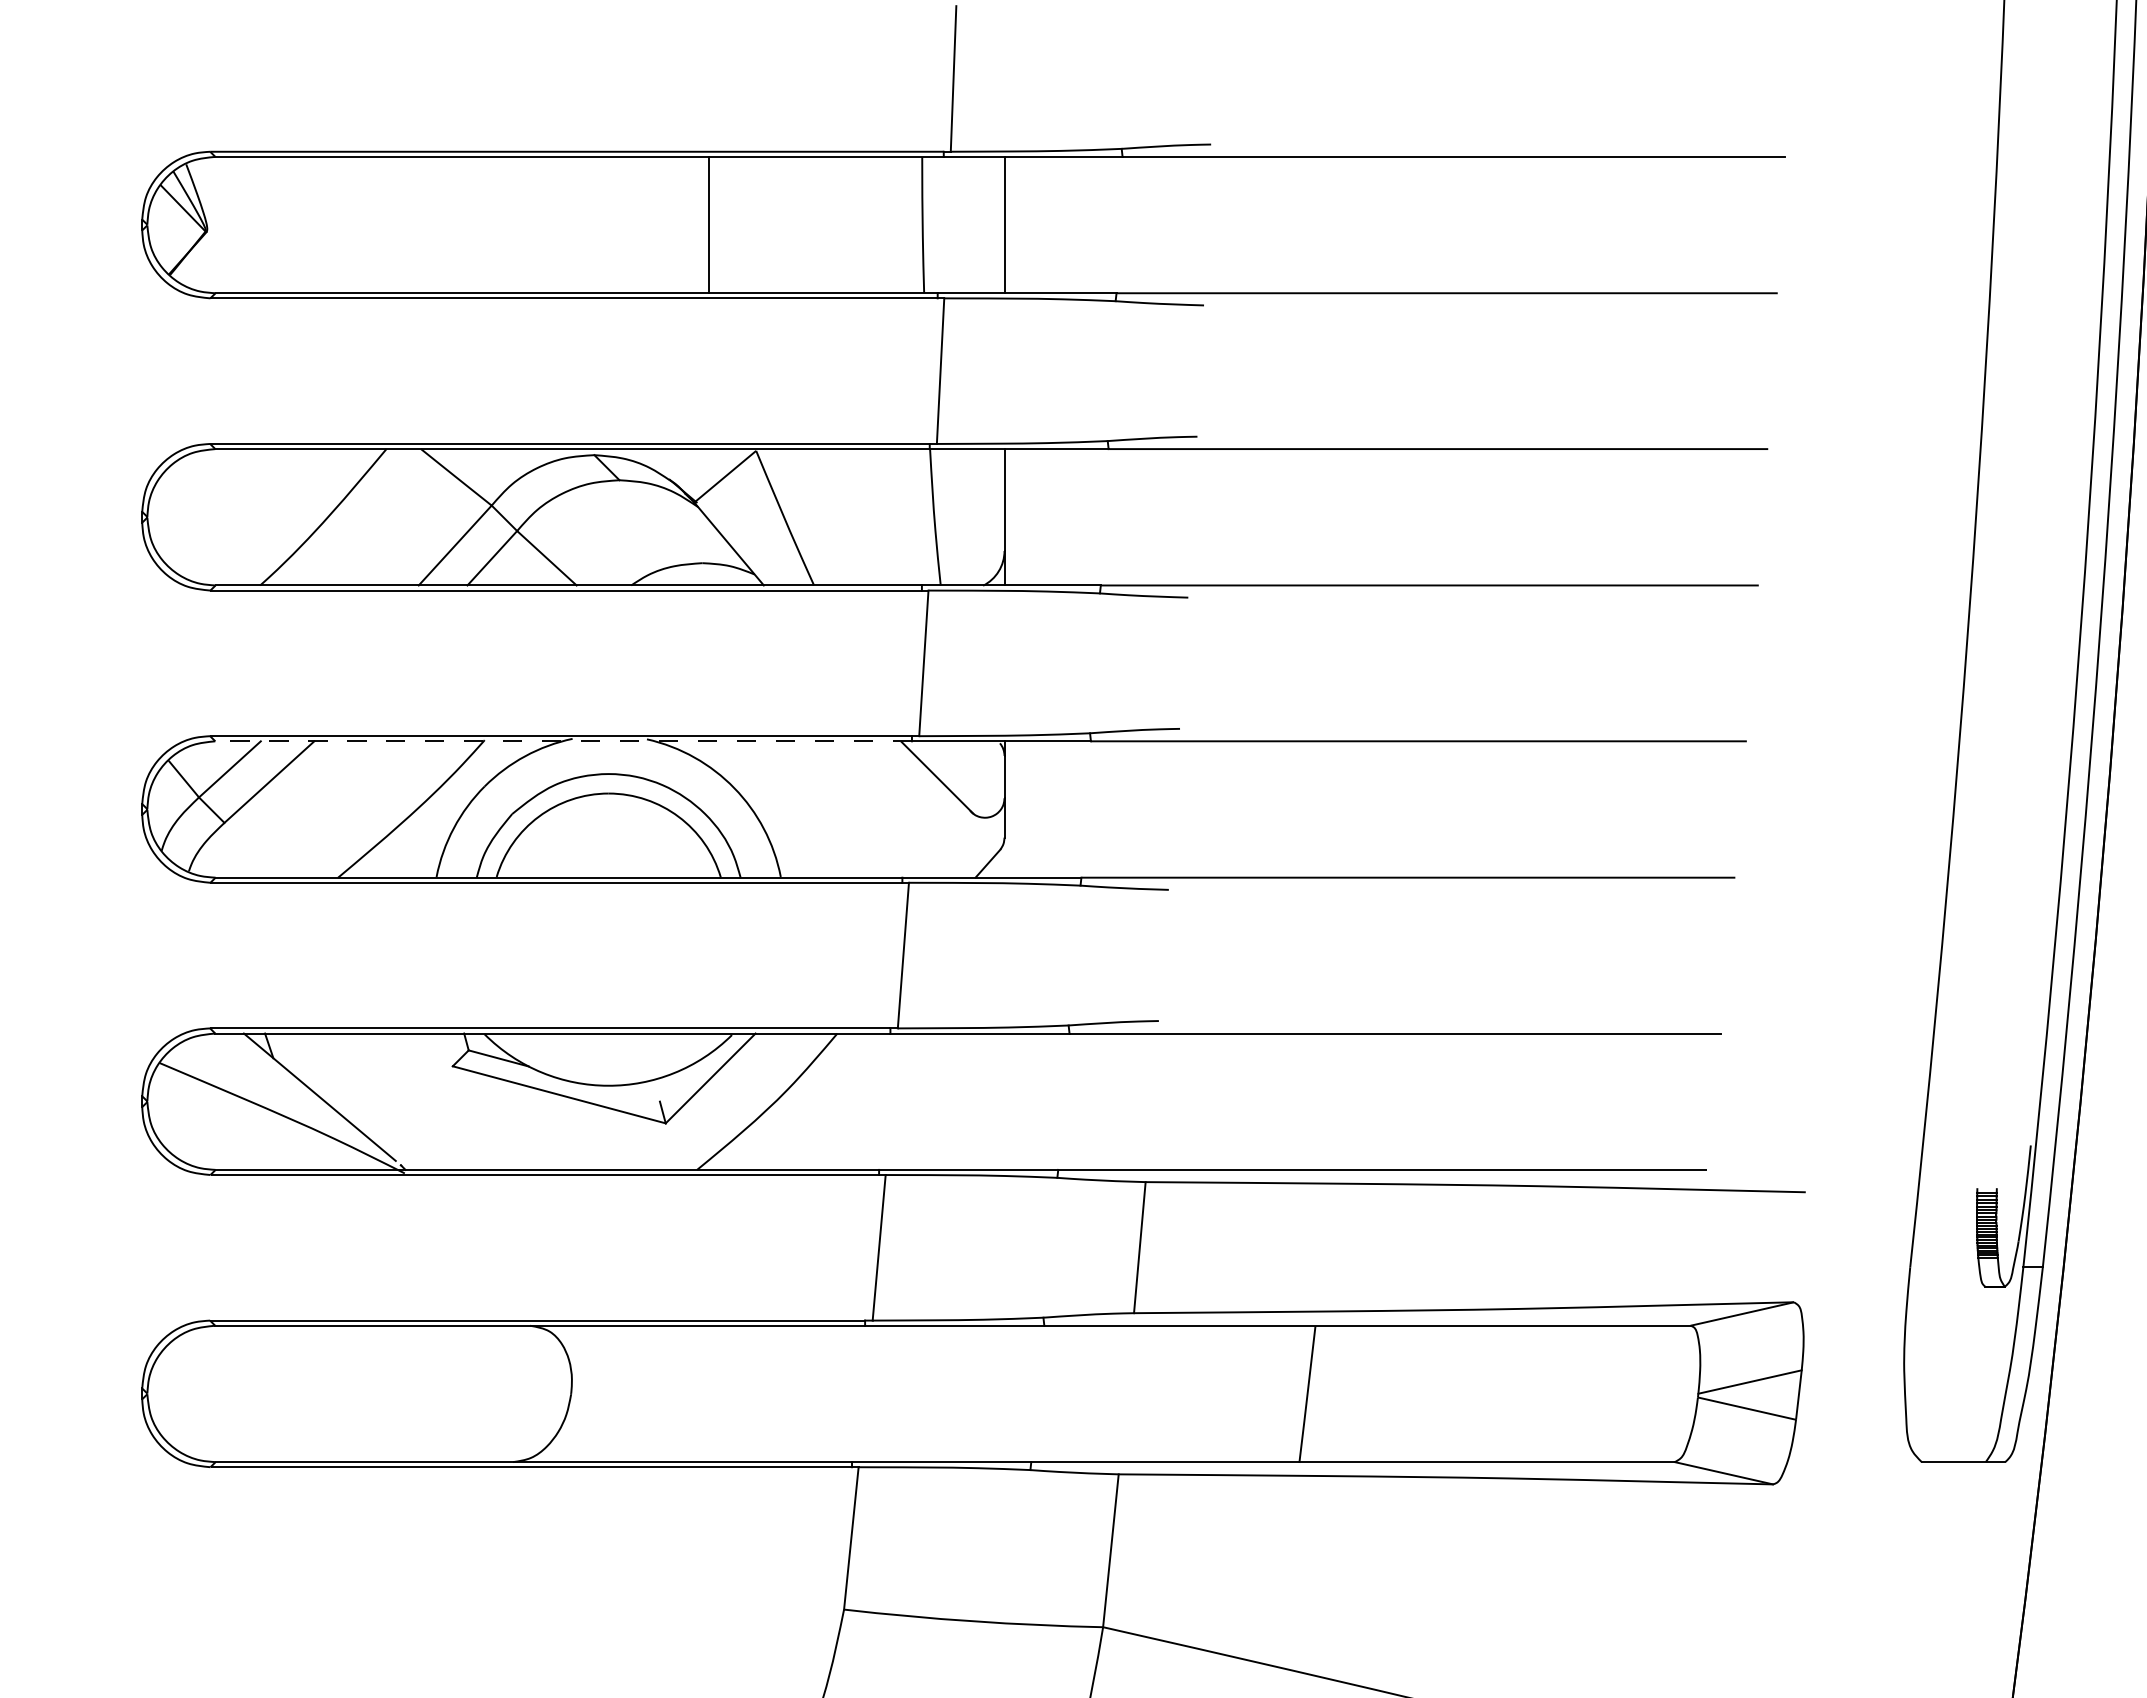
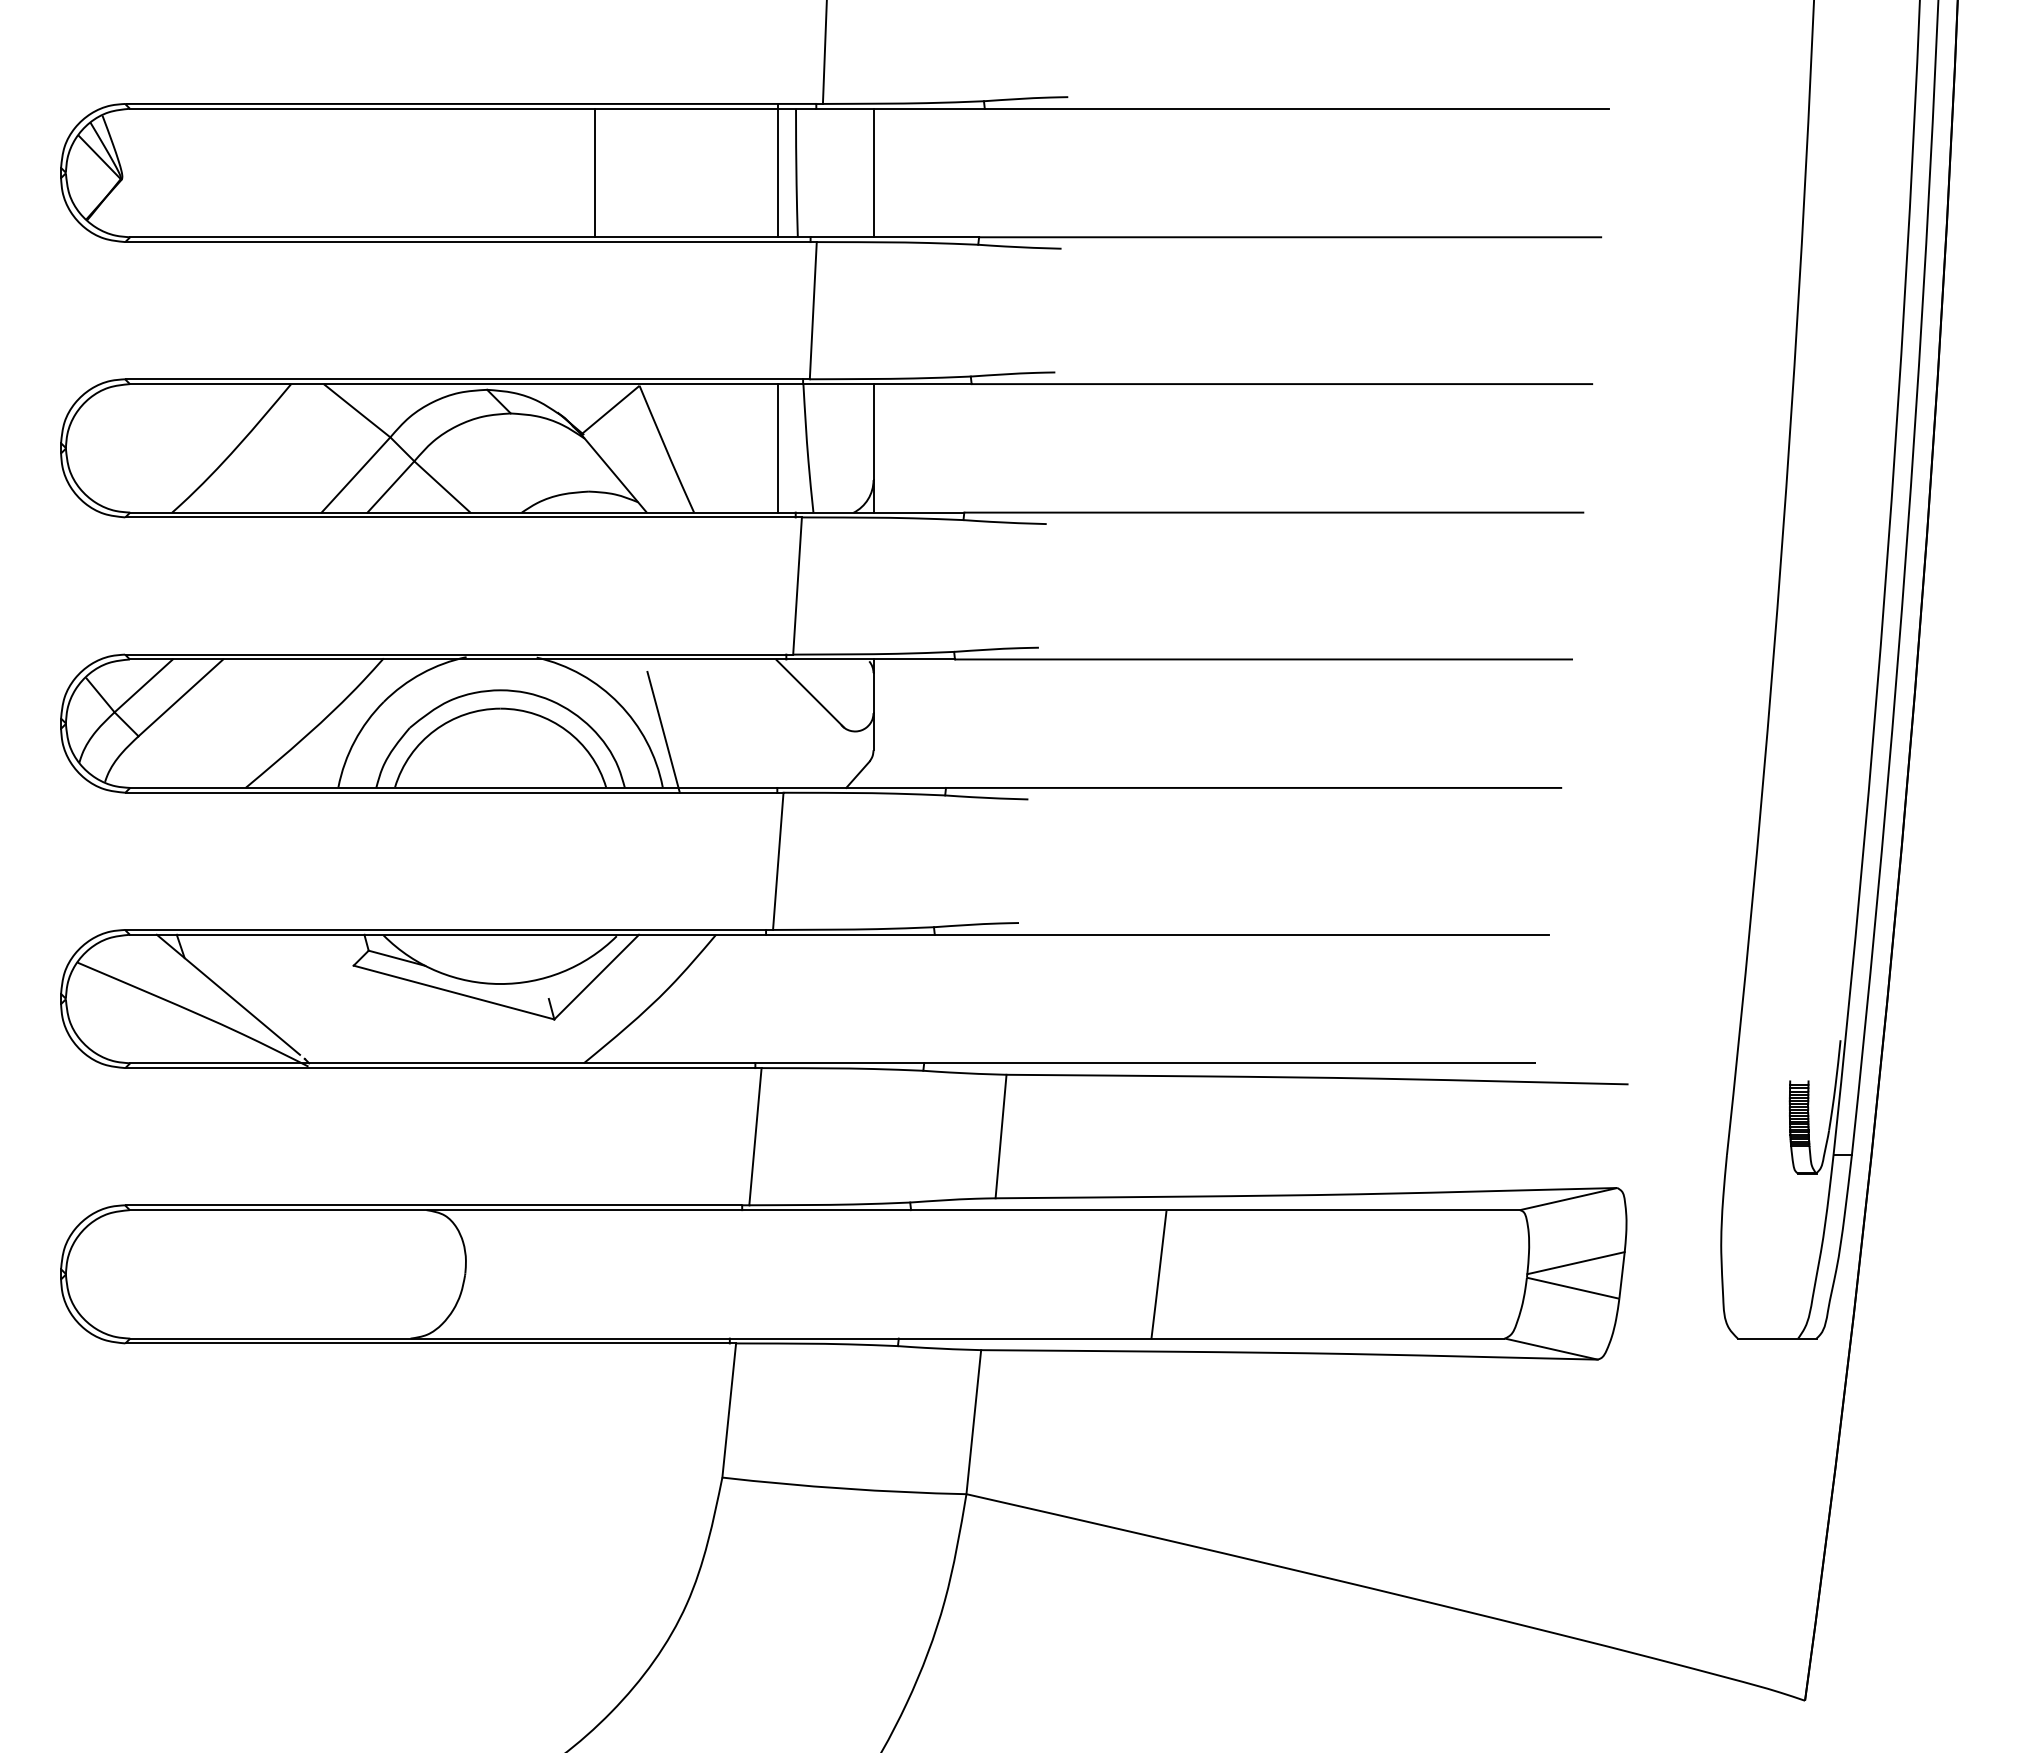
line: (903, 223) -> (778, 171), added
line: (903, 517) -> (778, 448), added
line: (562, 741) -> (457, 659), dashed -> solid
line: (781, 817) -> (663, 731), added

